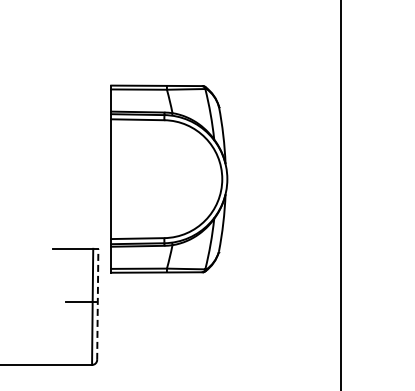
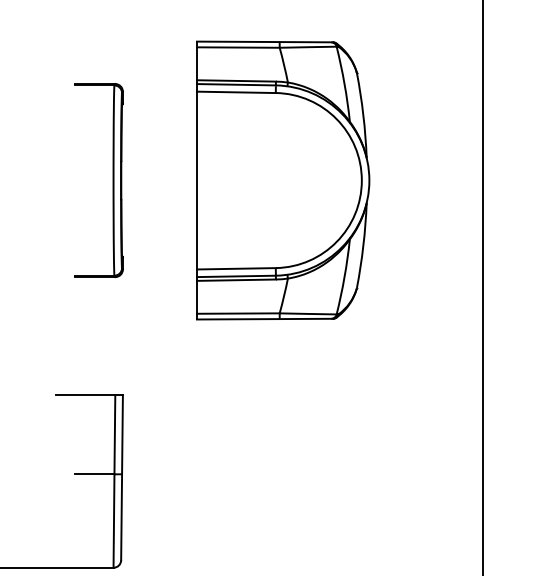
part: (91, 104) -> (112, 181), added
part: (169, 178) -> (283, 179), moved
line: (97, 304) -> (121, 477), dashed -> solid

